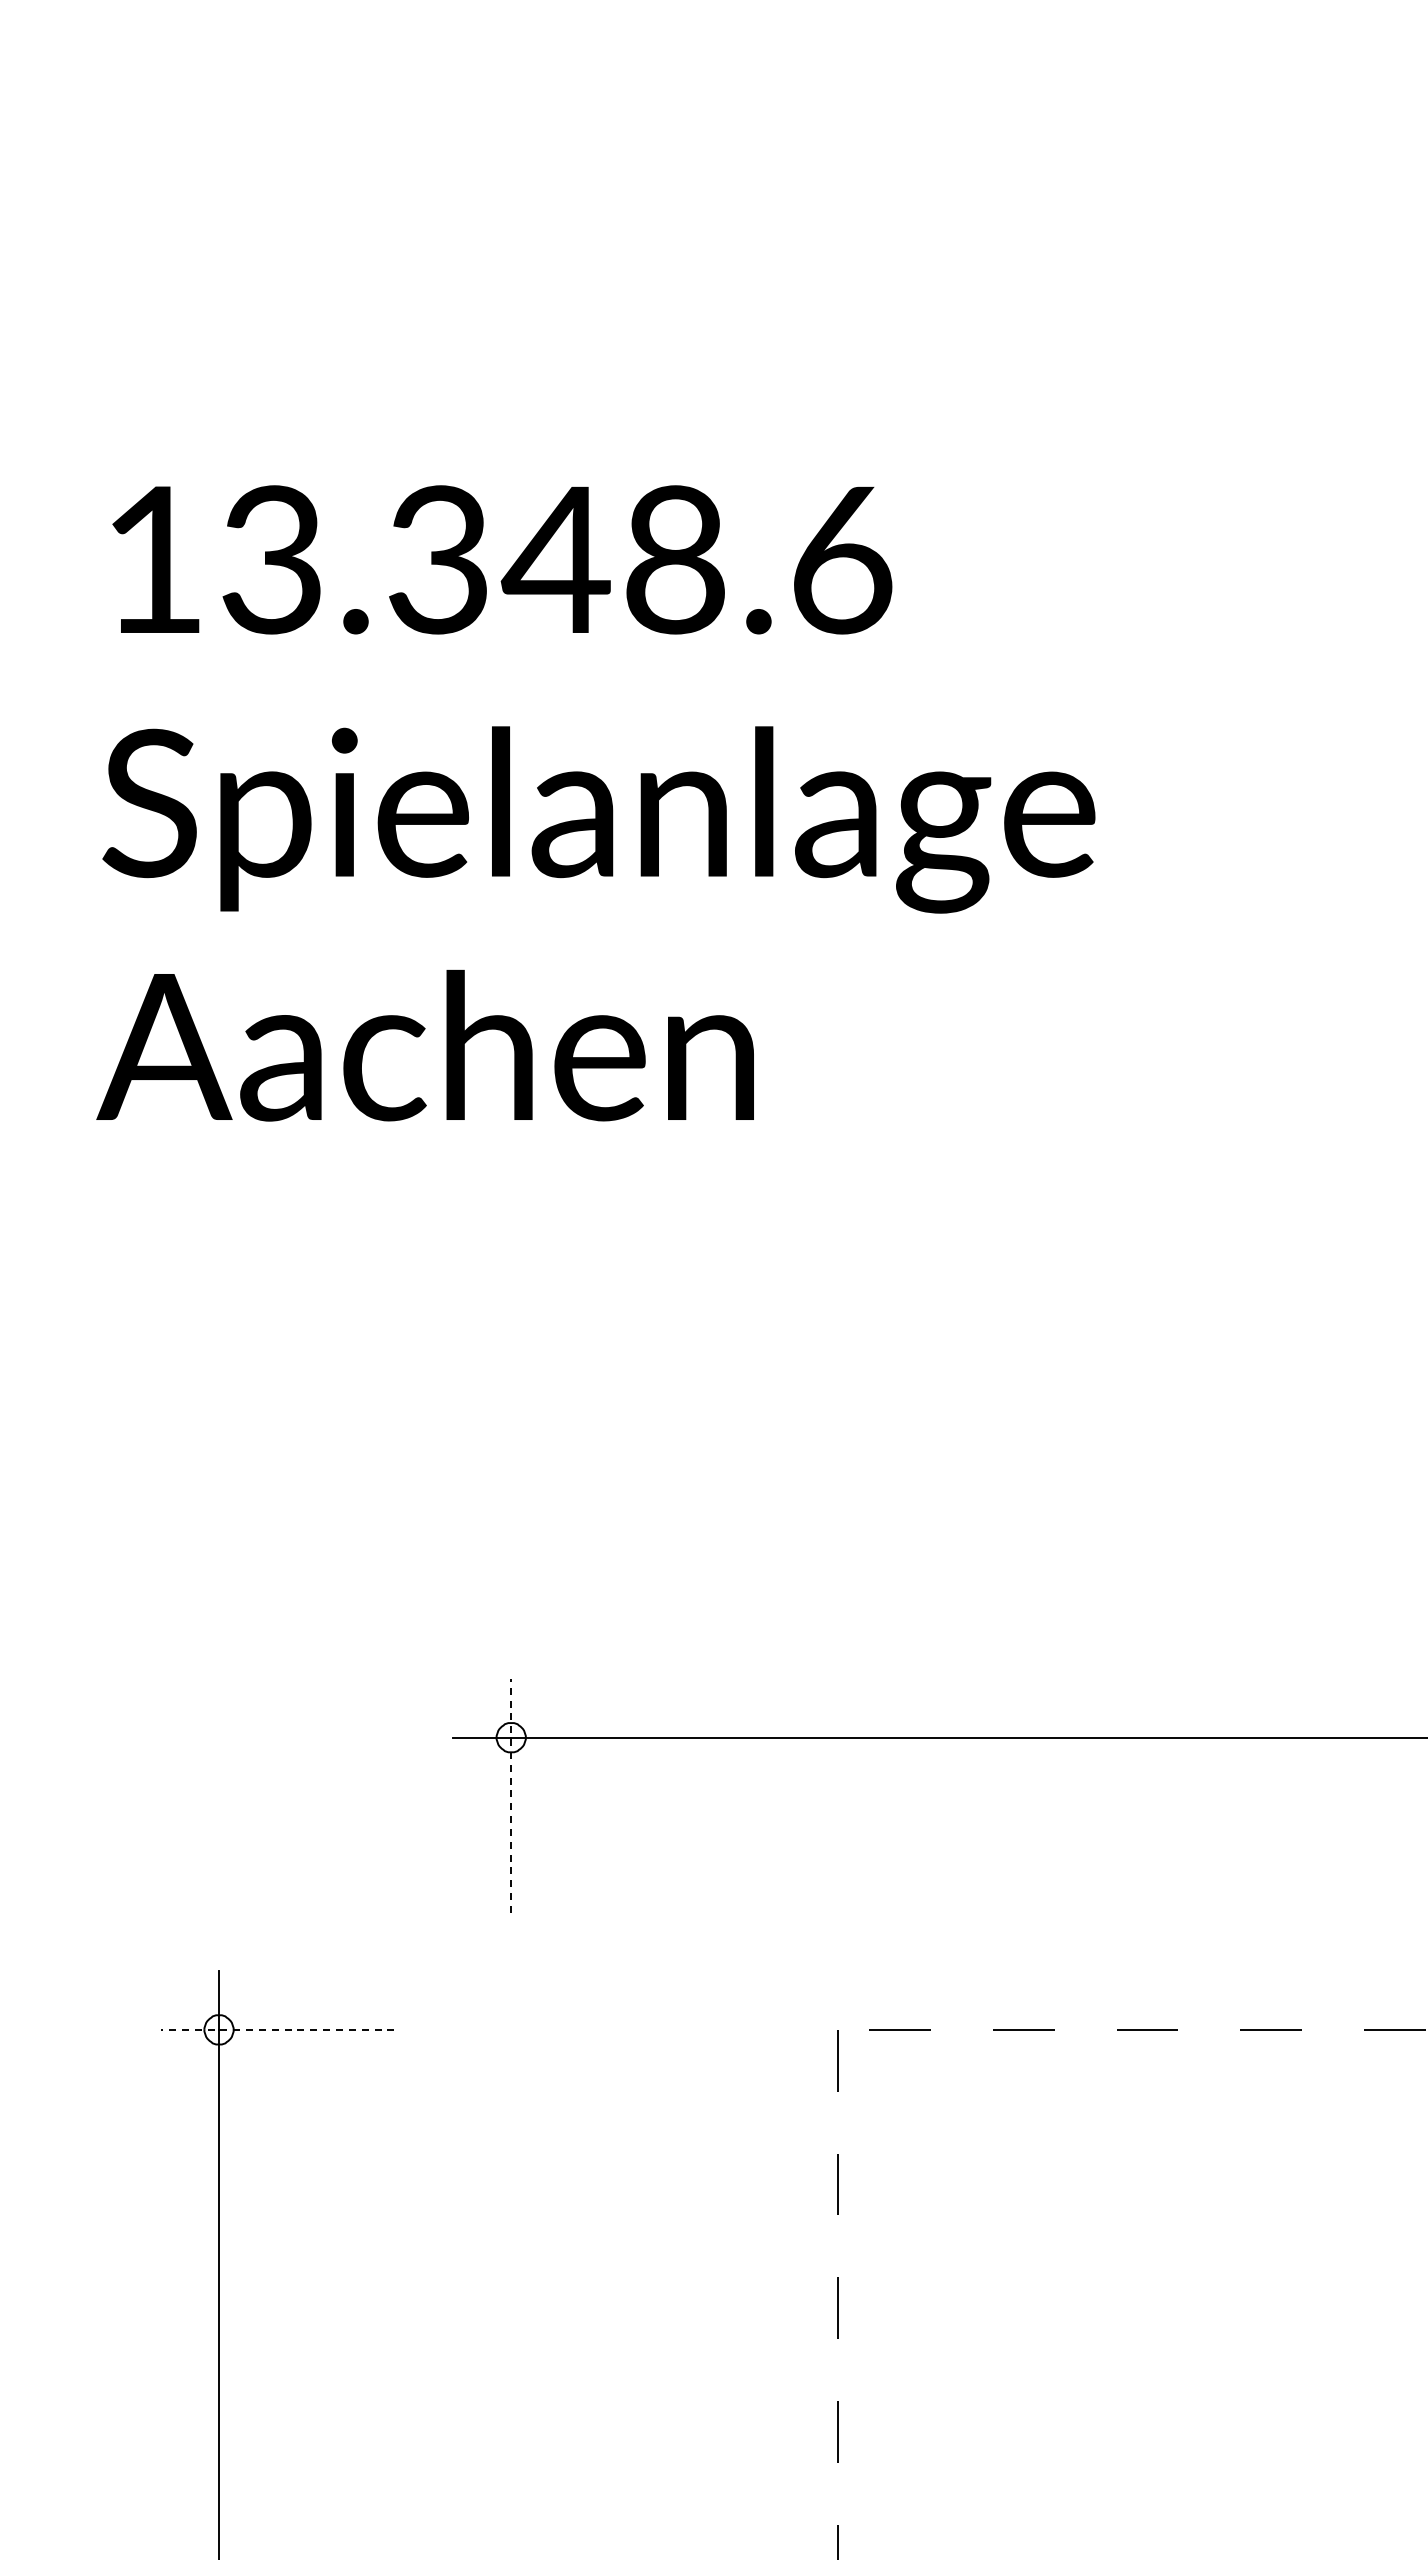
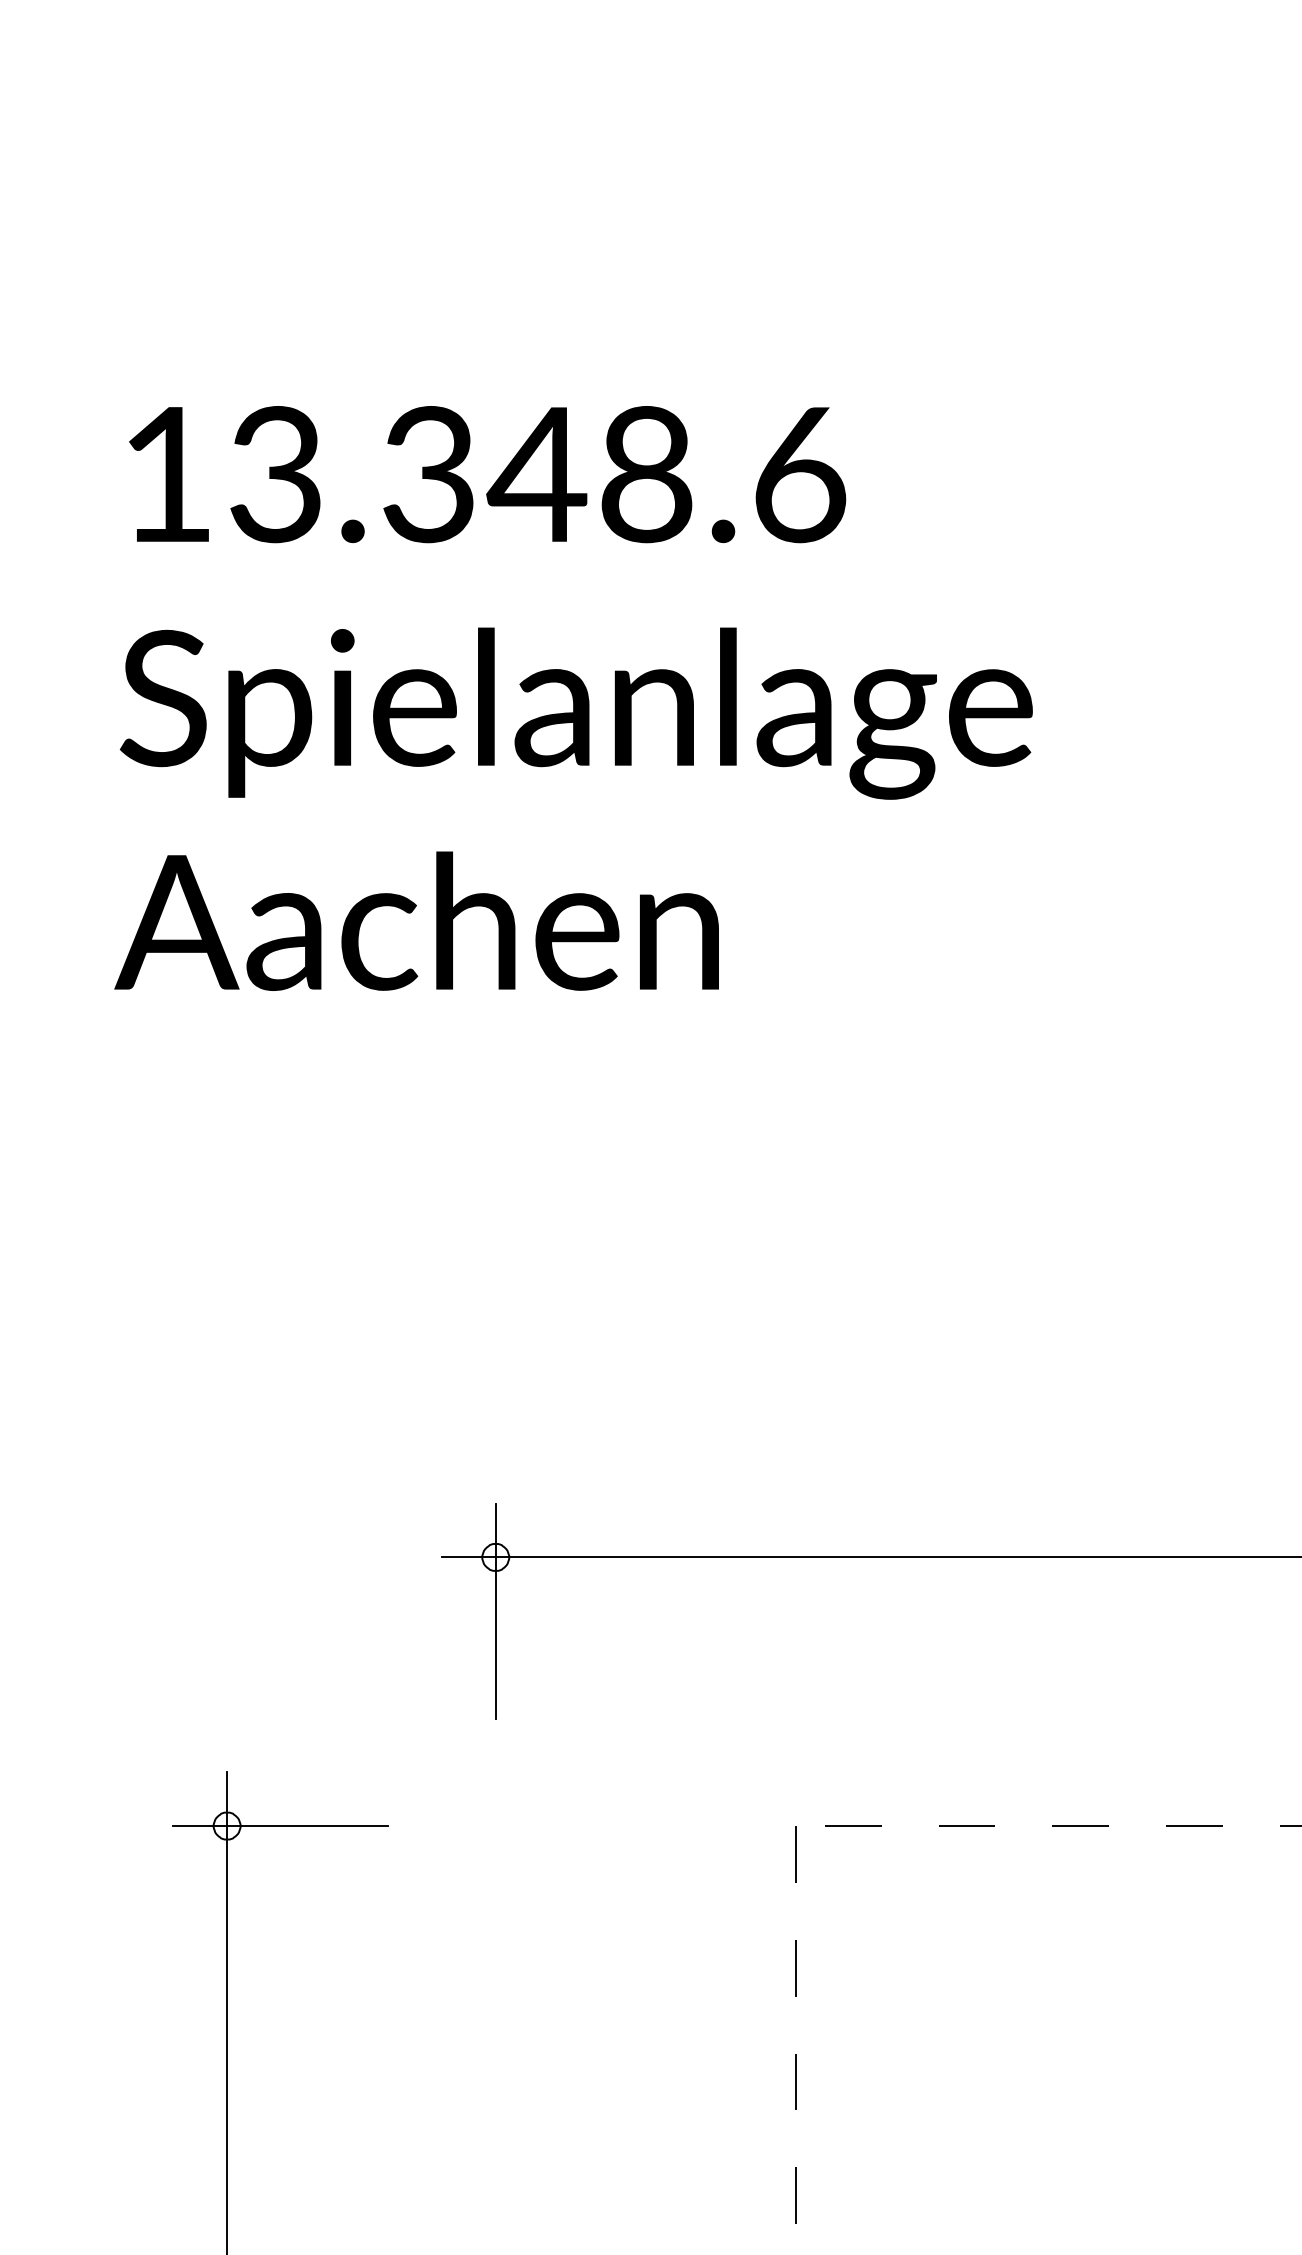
line: (511, 1796) -> (496, 1611), dashed -> solid
line: (277, 2029) -> (280, 1825), dashed -> solid

